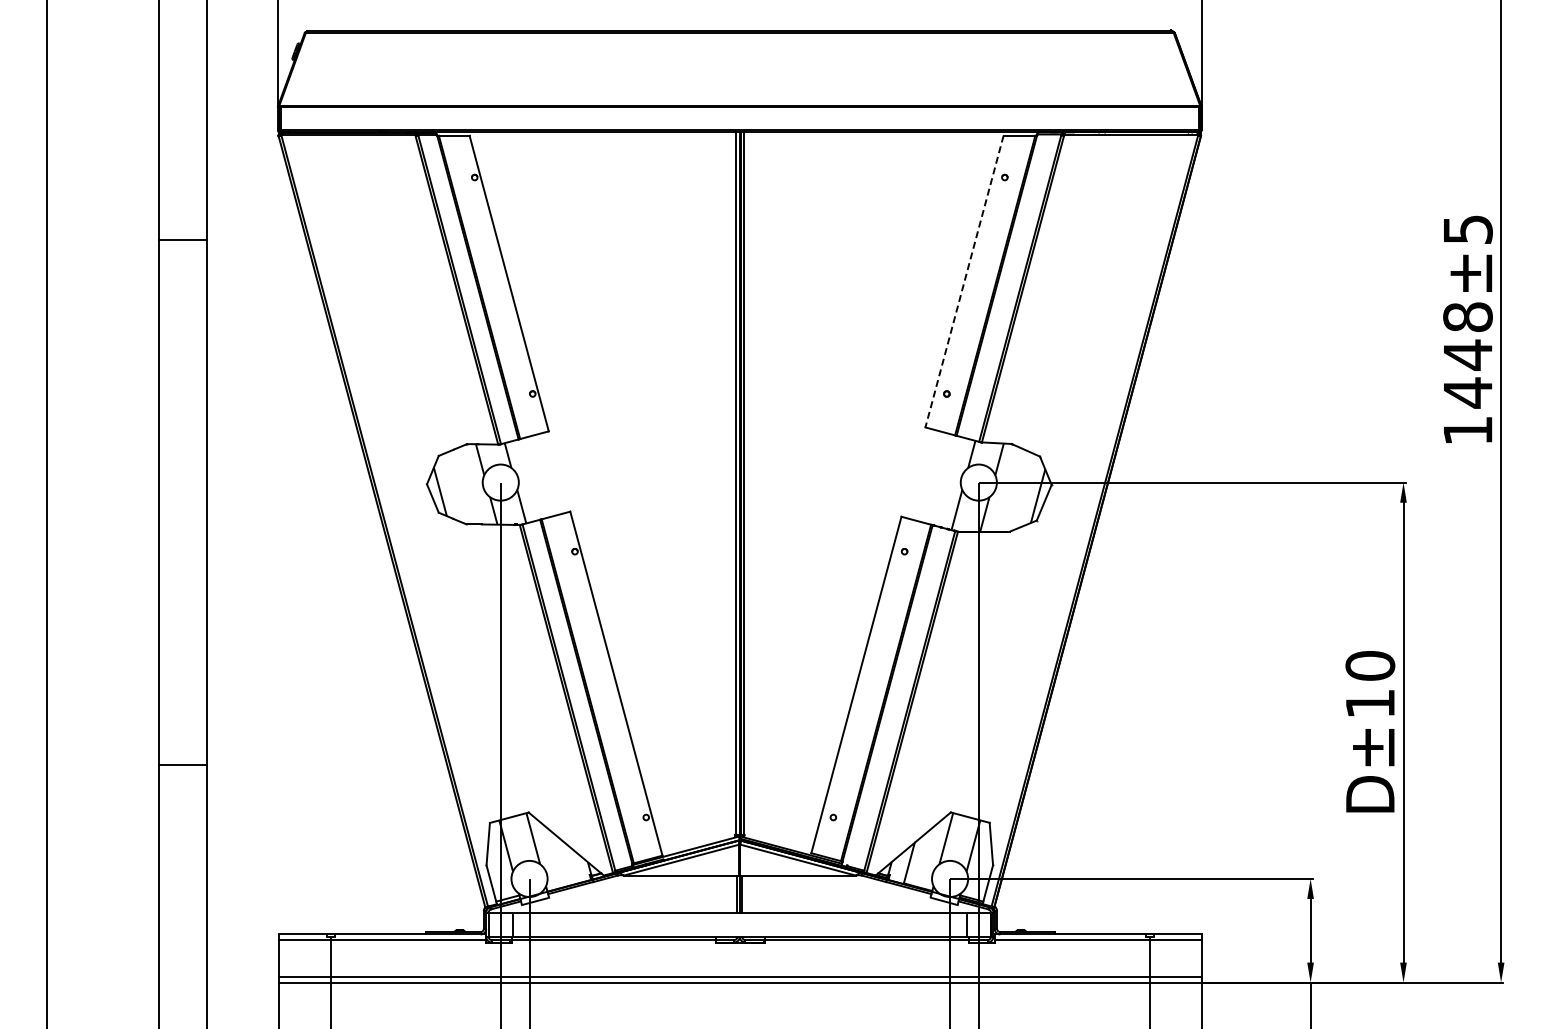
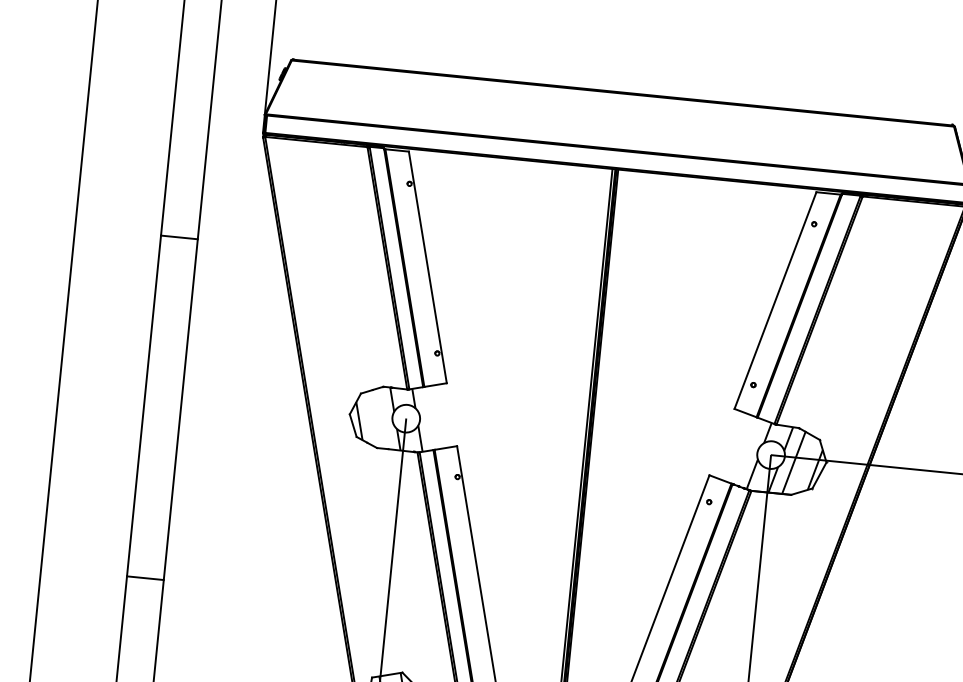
line: (182, 239) -> (179, 237), moved
line: (964, 282) -> (775, 301), dashed -> solid
line: (1009, 489) -> (793, 462), added
line: (182, 765) -> (144, 578), moved

